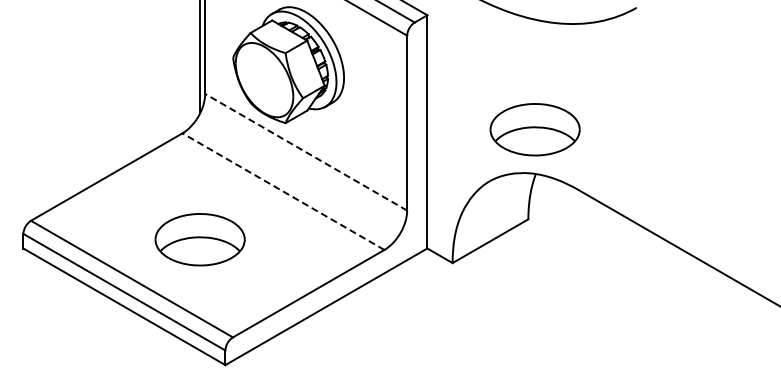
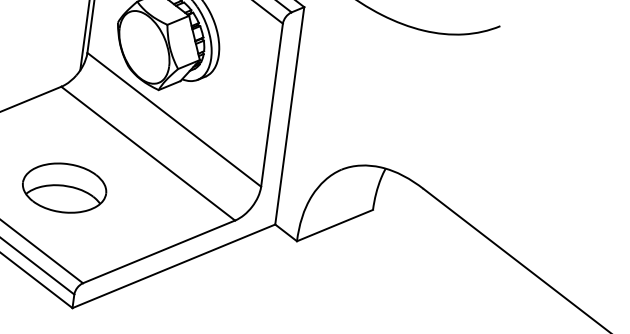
part: (534, 129) -> (389, 126), removed
line: (306, 152) -> (174, 120), dashed -> solid
line: (283, 191) -> (148, 153), dashed -> solid

